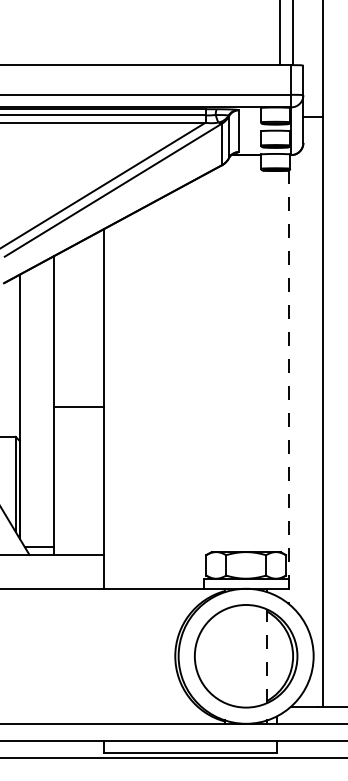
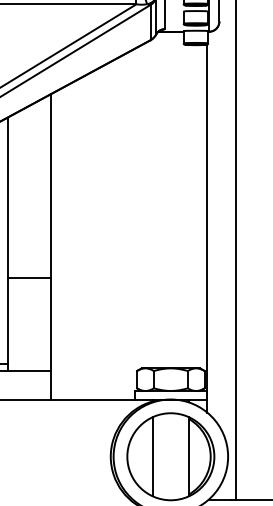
line: (289, 387) -> (207, 228), dashed -> solid
line: (78, 407) -> (28, 278), moved
line: (224, 655) -> (152, 456), added
line: (267, 656) -> (188, 456), dashed -> solid

